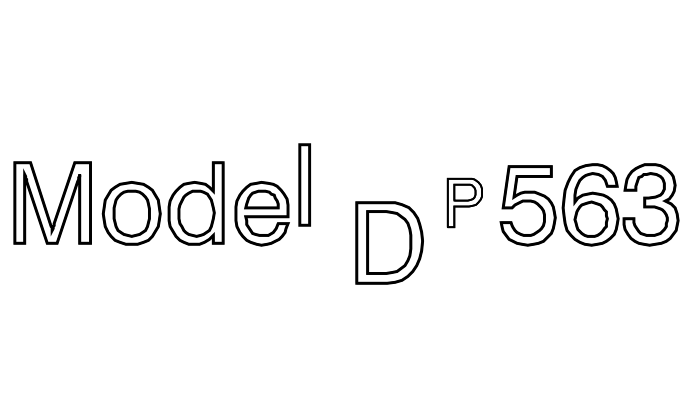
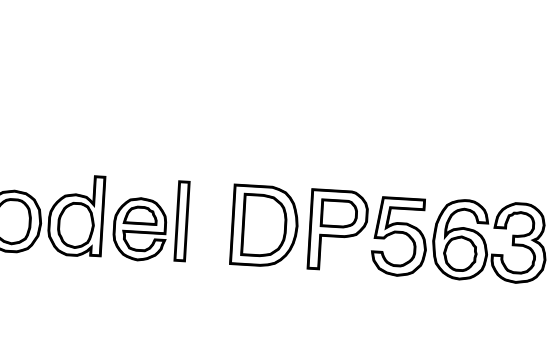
part: (304, 184) -> (181, 220), moved
part: (464, 202) -> (337, 230), size x1.67
part: (389, 242) -> (264, 225), moved

